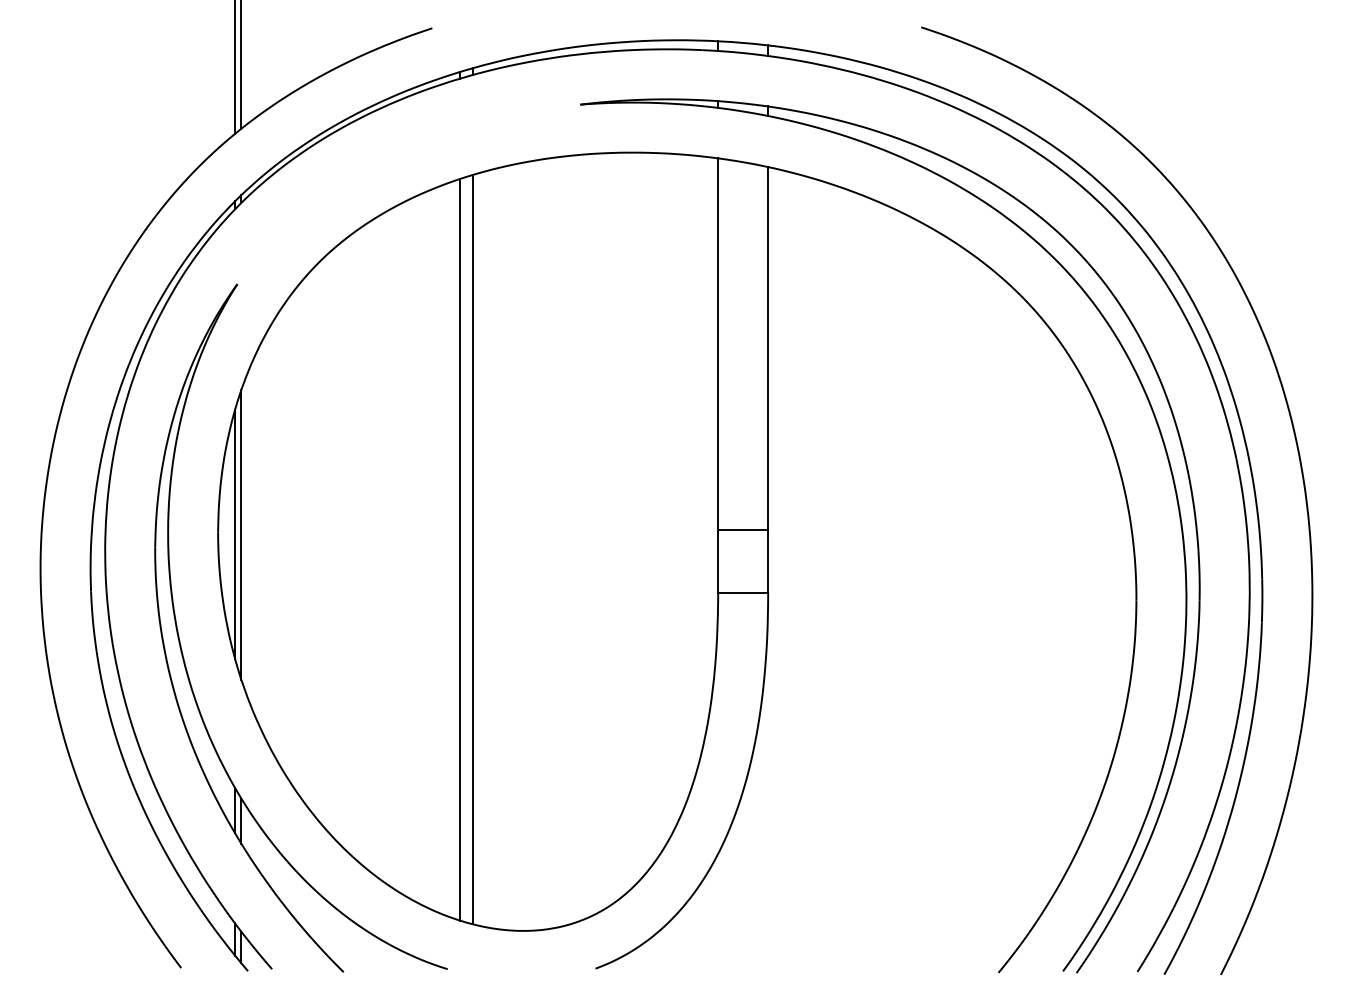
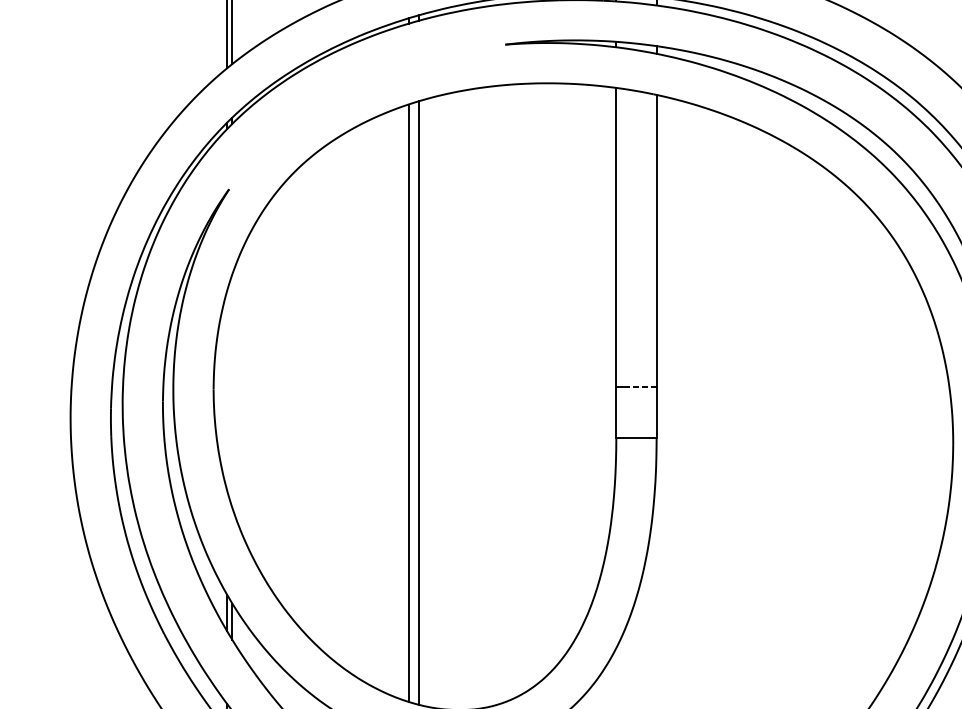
line: (747, 530) -> (639, 387), solid -> dashed
line: (235, 533) -> (227, 390), removed
line: (241, 534) -> (232, 390), removed

